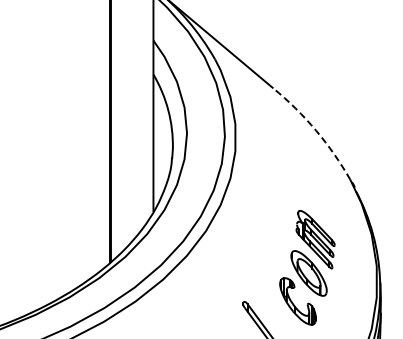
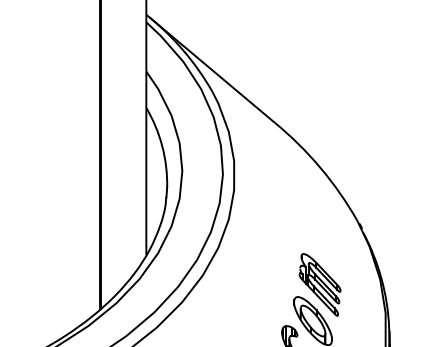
arc: (316, 130) -> (321, 167), dashed -> solid

